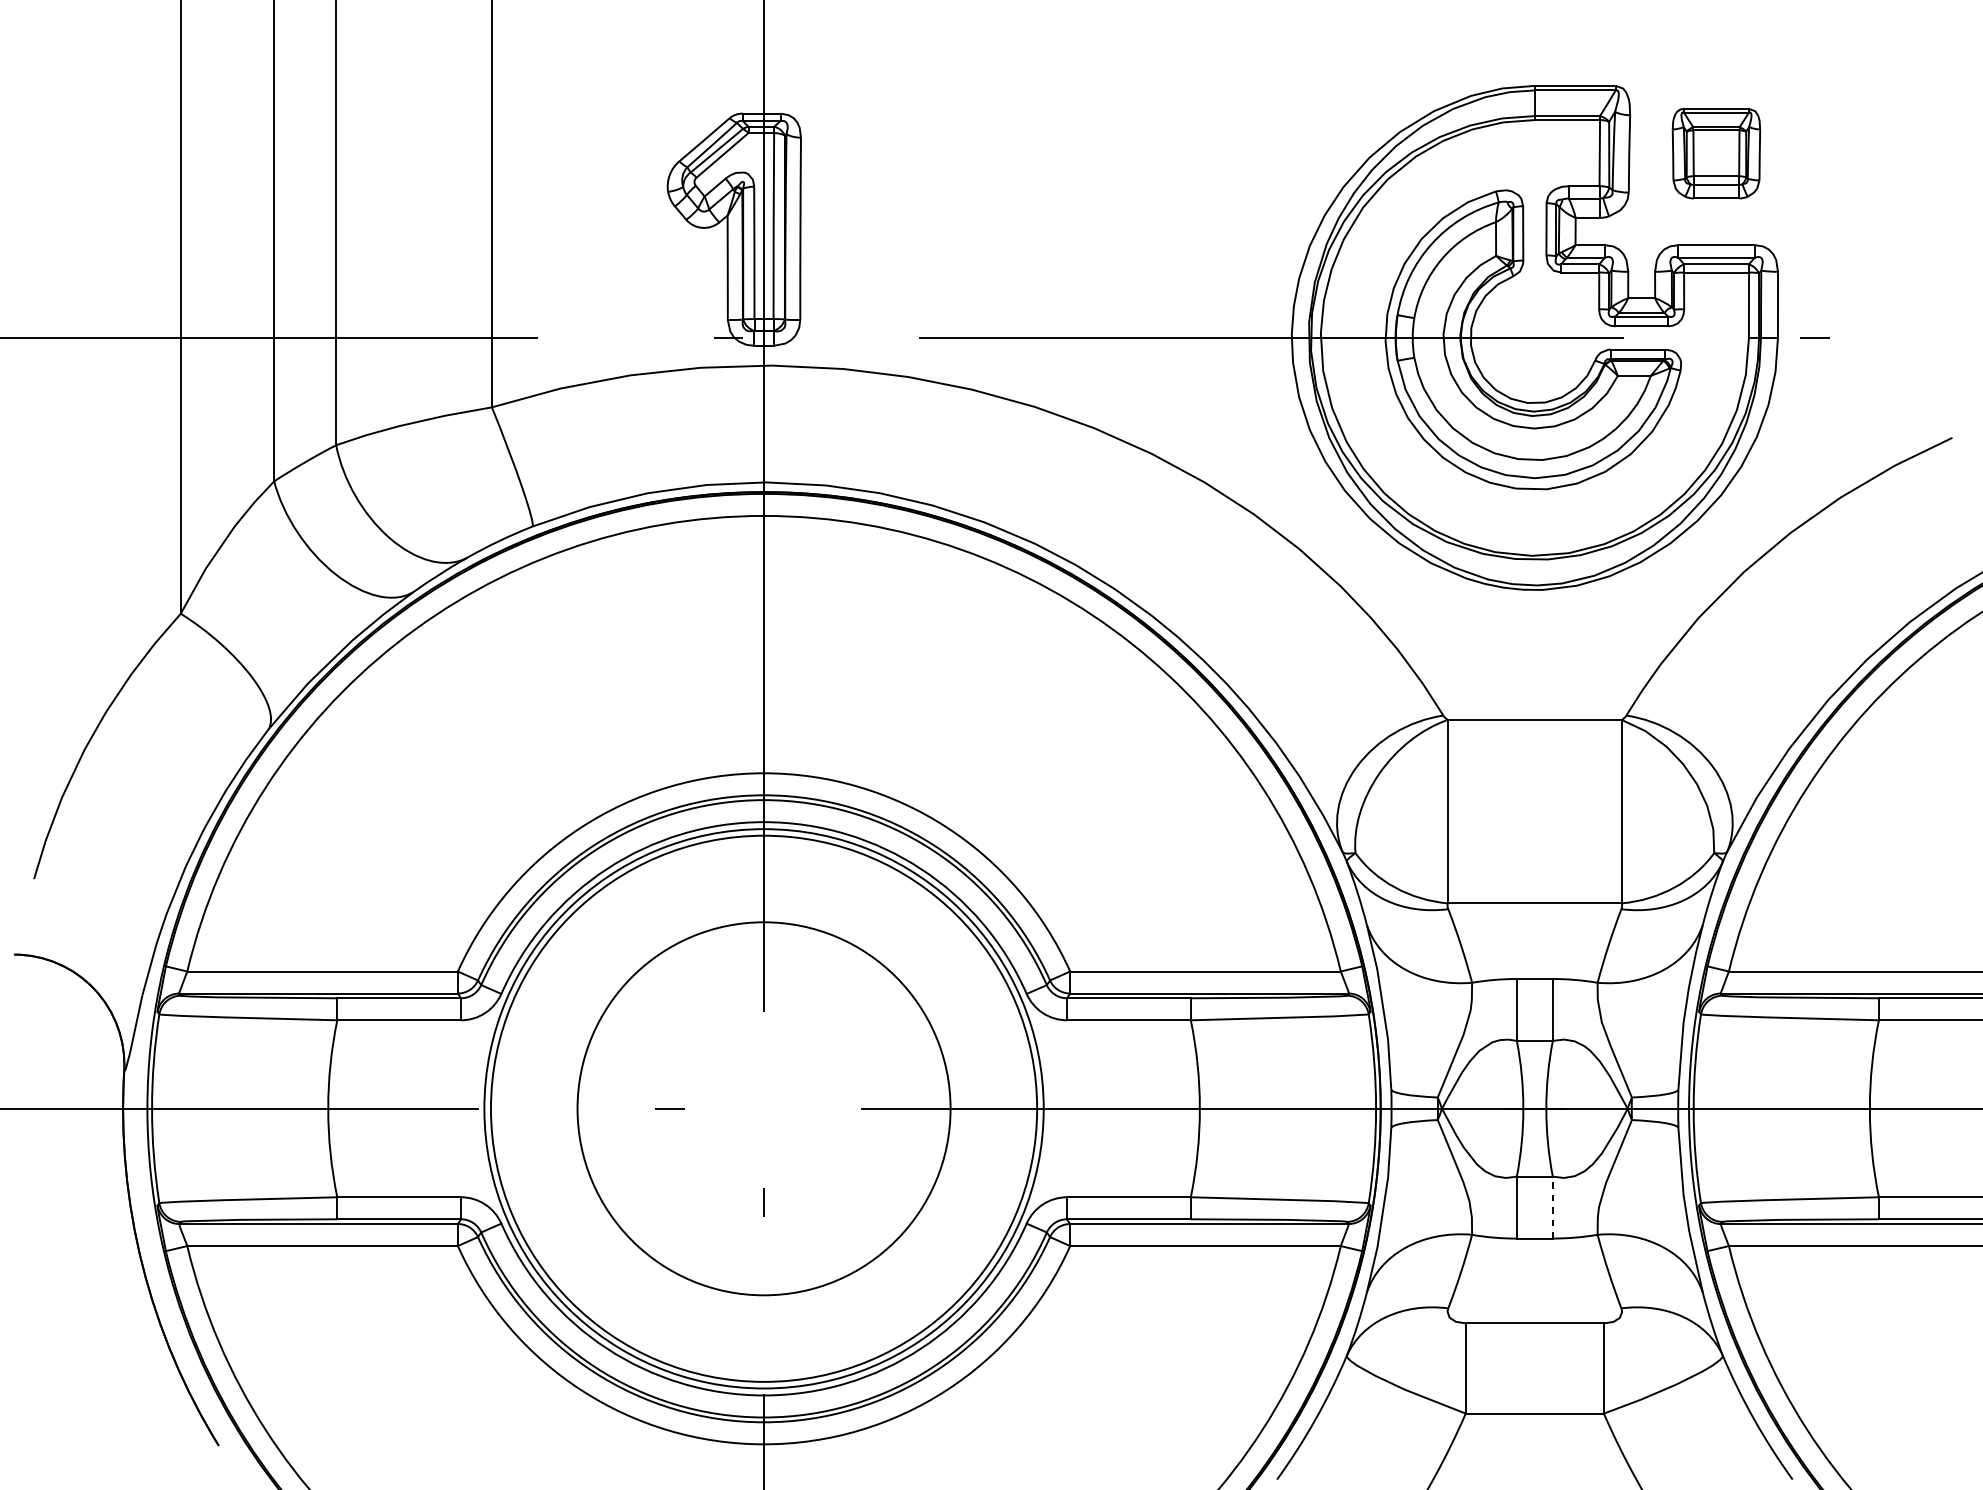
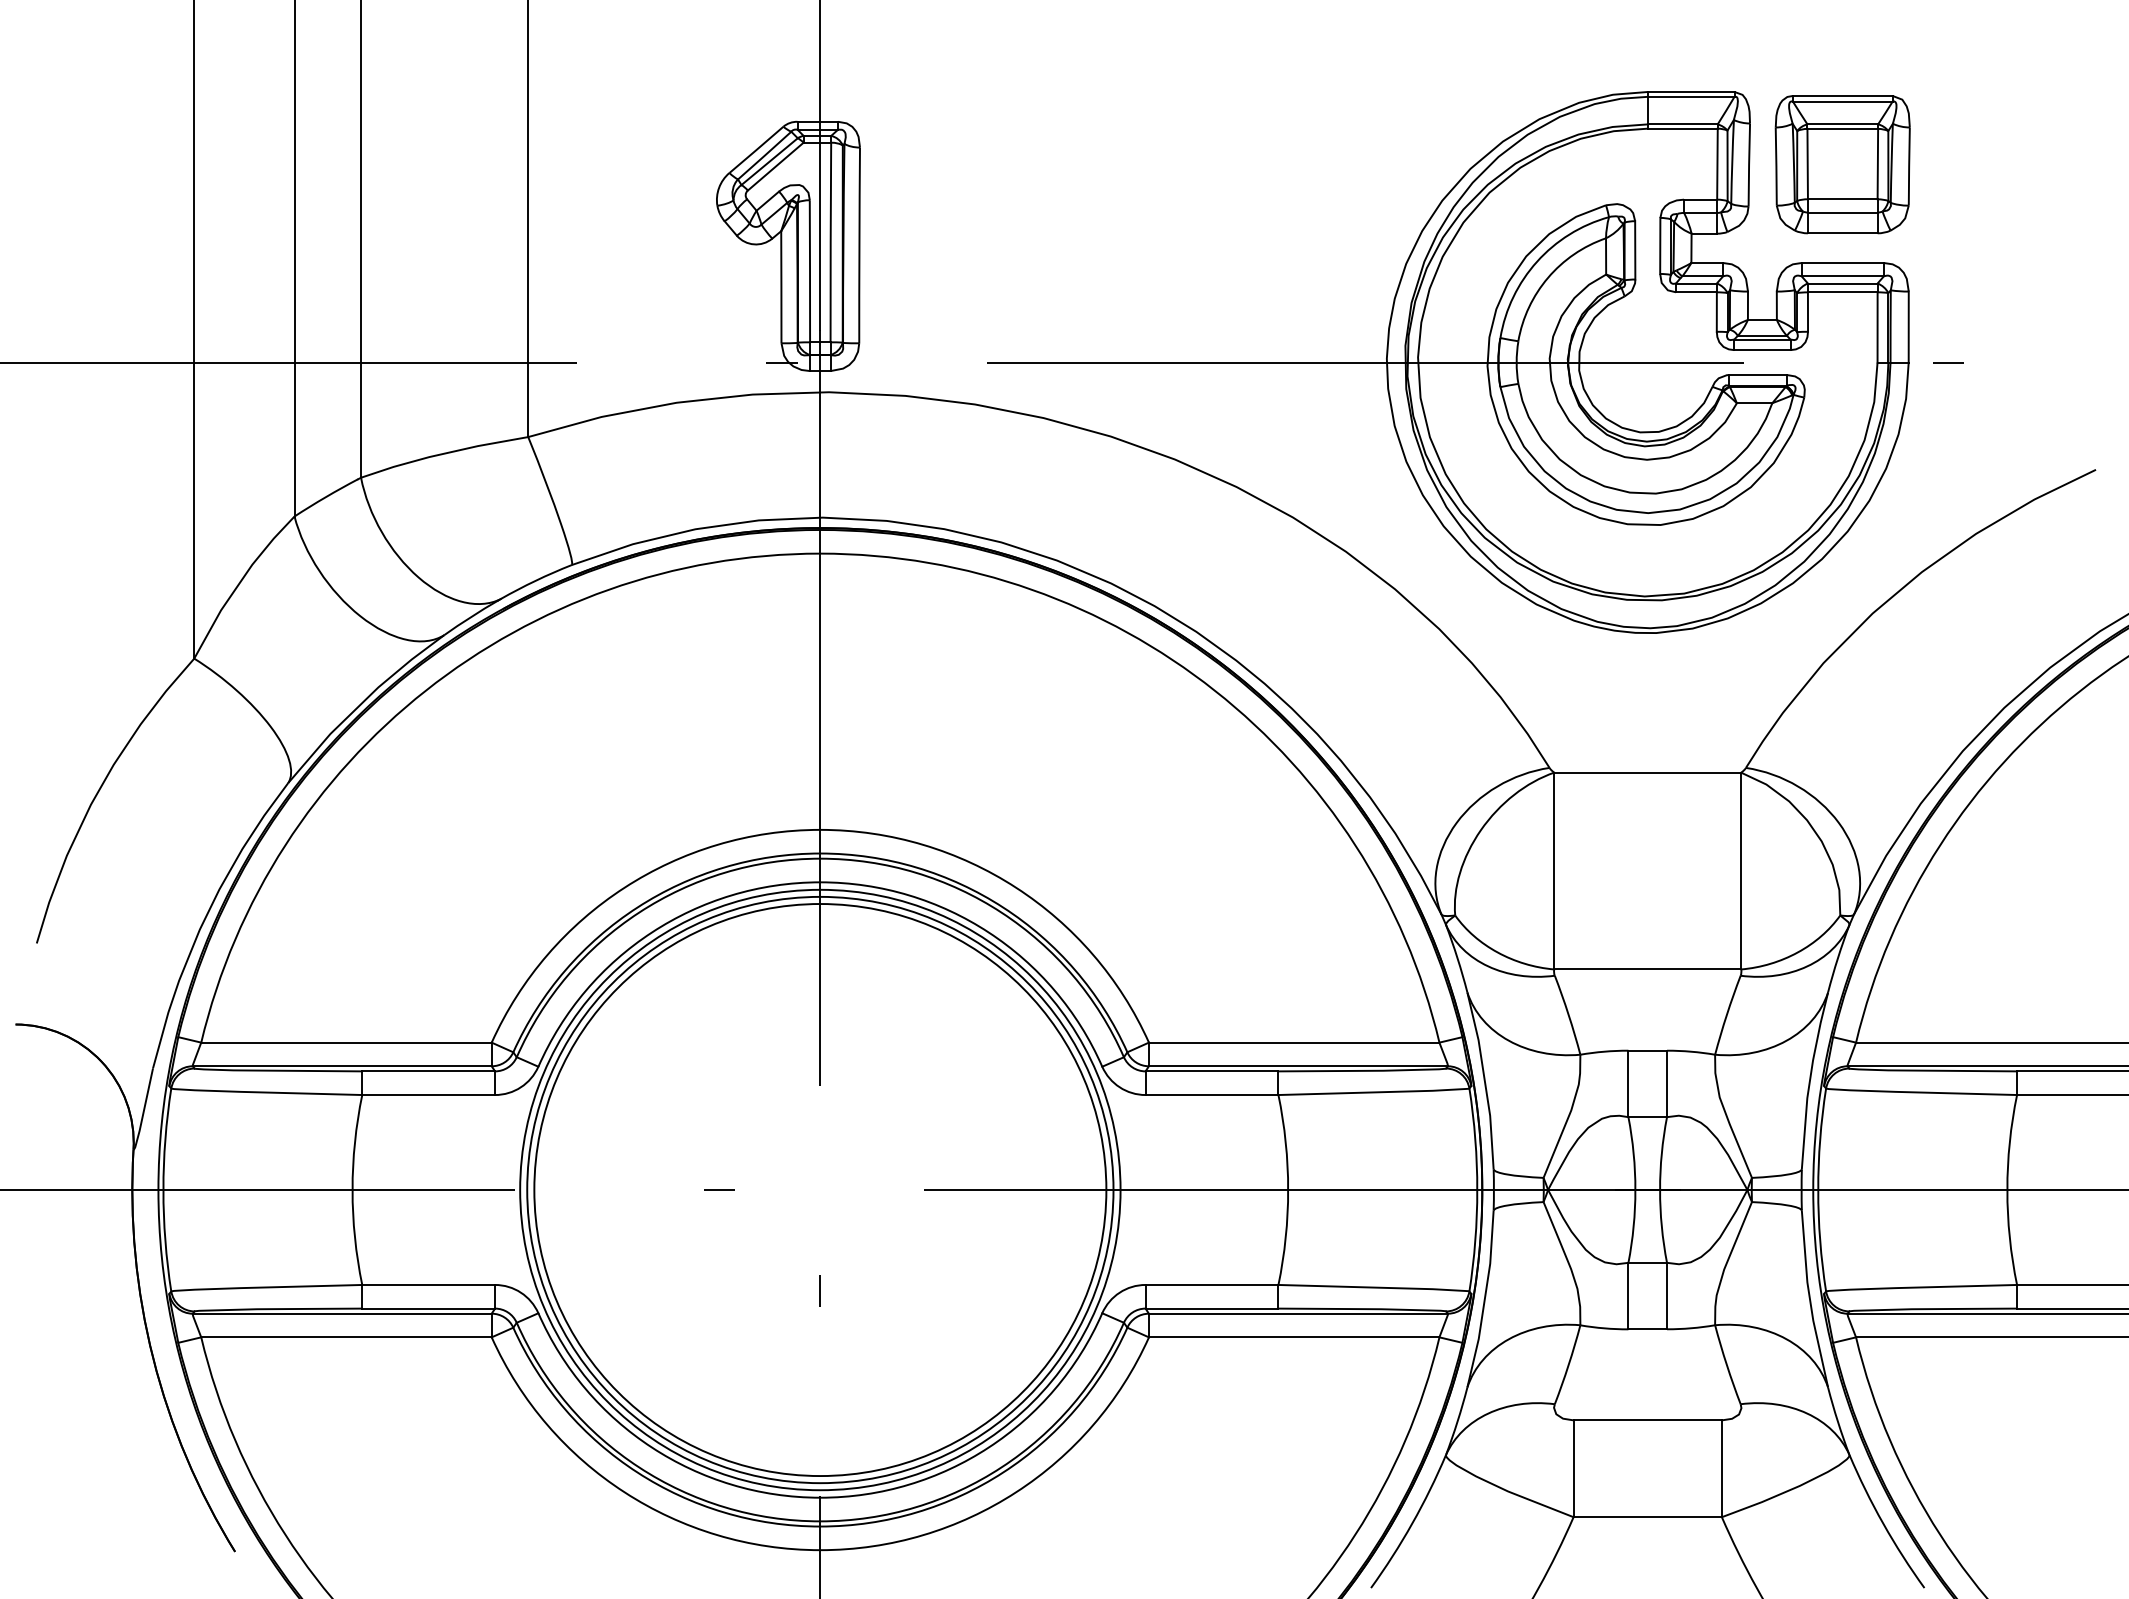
part: (1716, 153) -> (1842, 164), size x1.43
circle: (764, 1109) -> (820, 1190), size x1.43
line: (1553, 1207) -> (1667, 1295), dashed -> solid

